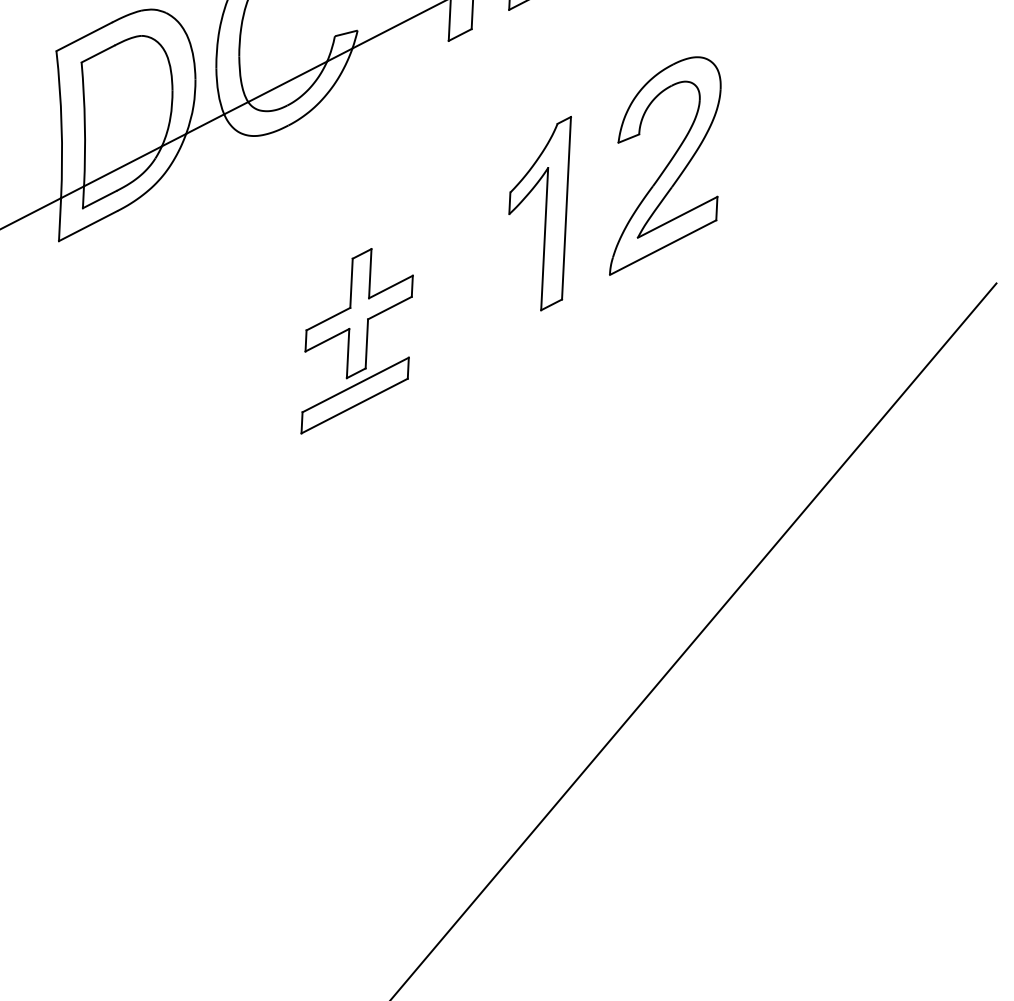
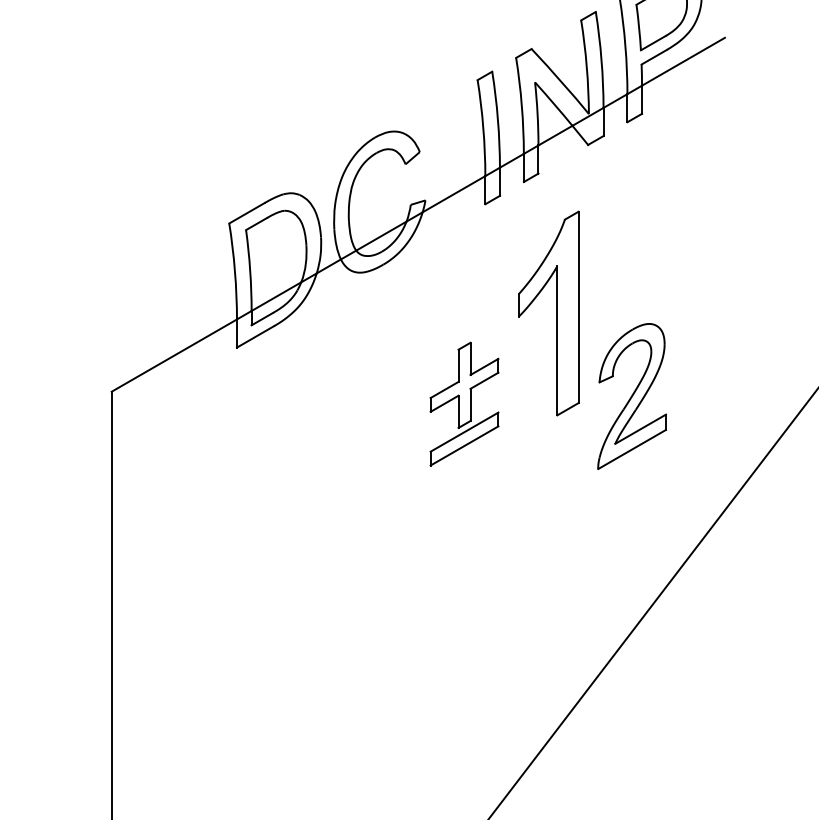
part: (666, 166) -> (631, 396), moved
part: (538, 212) -> (549, 313), size x1.6
part: (357, 341) -> (464, 403), moved

